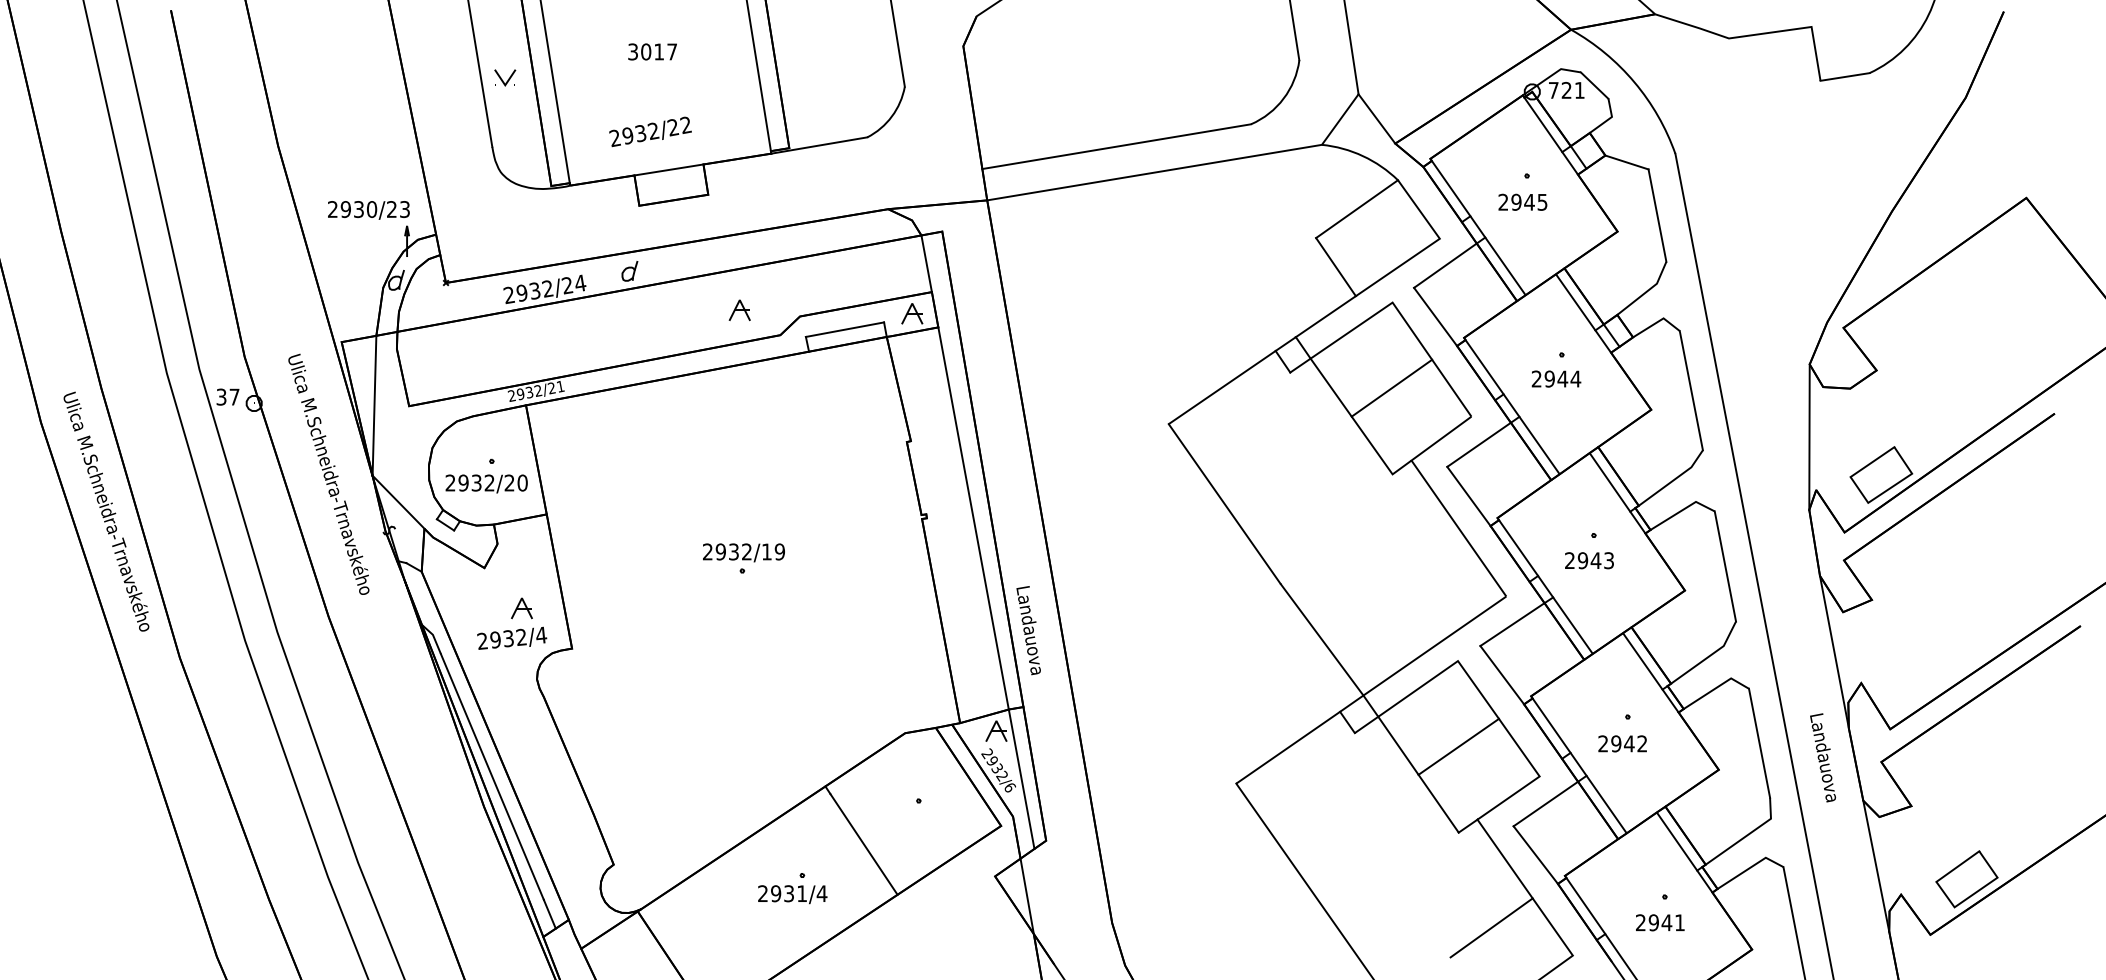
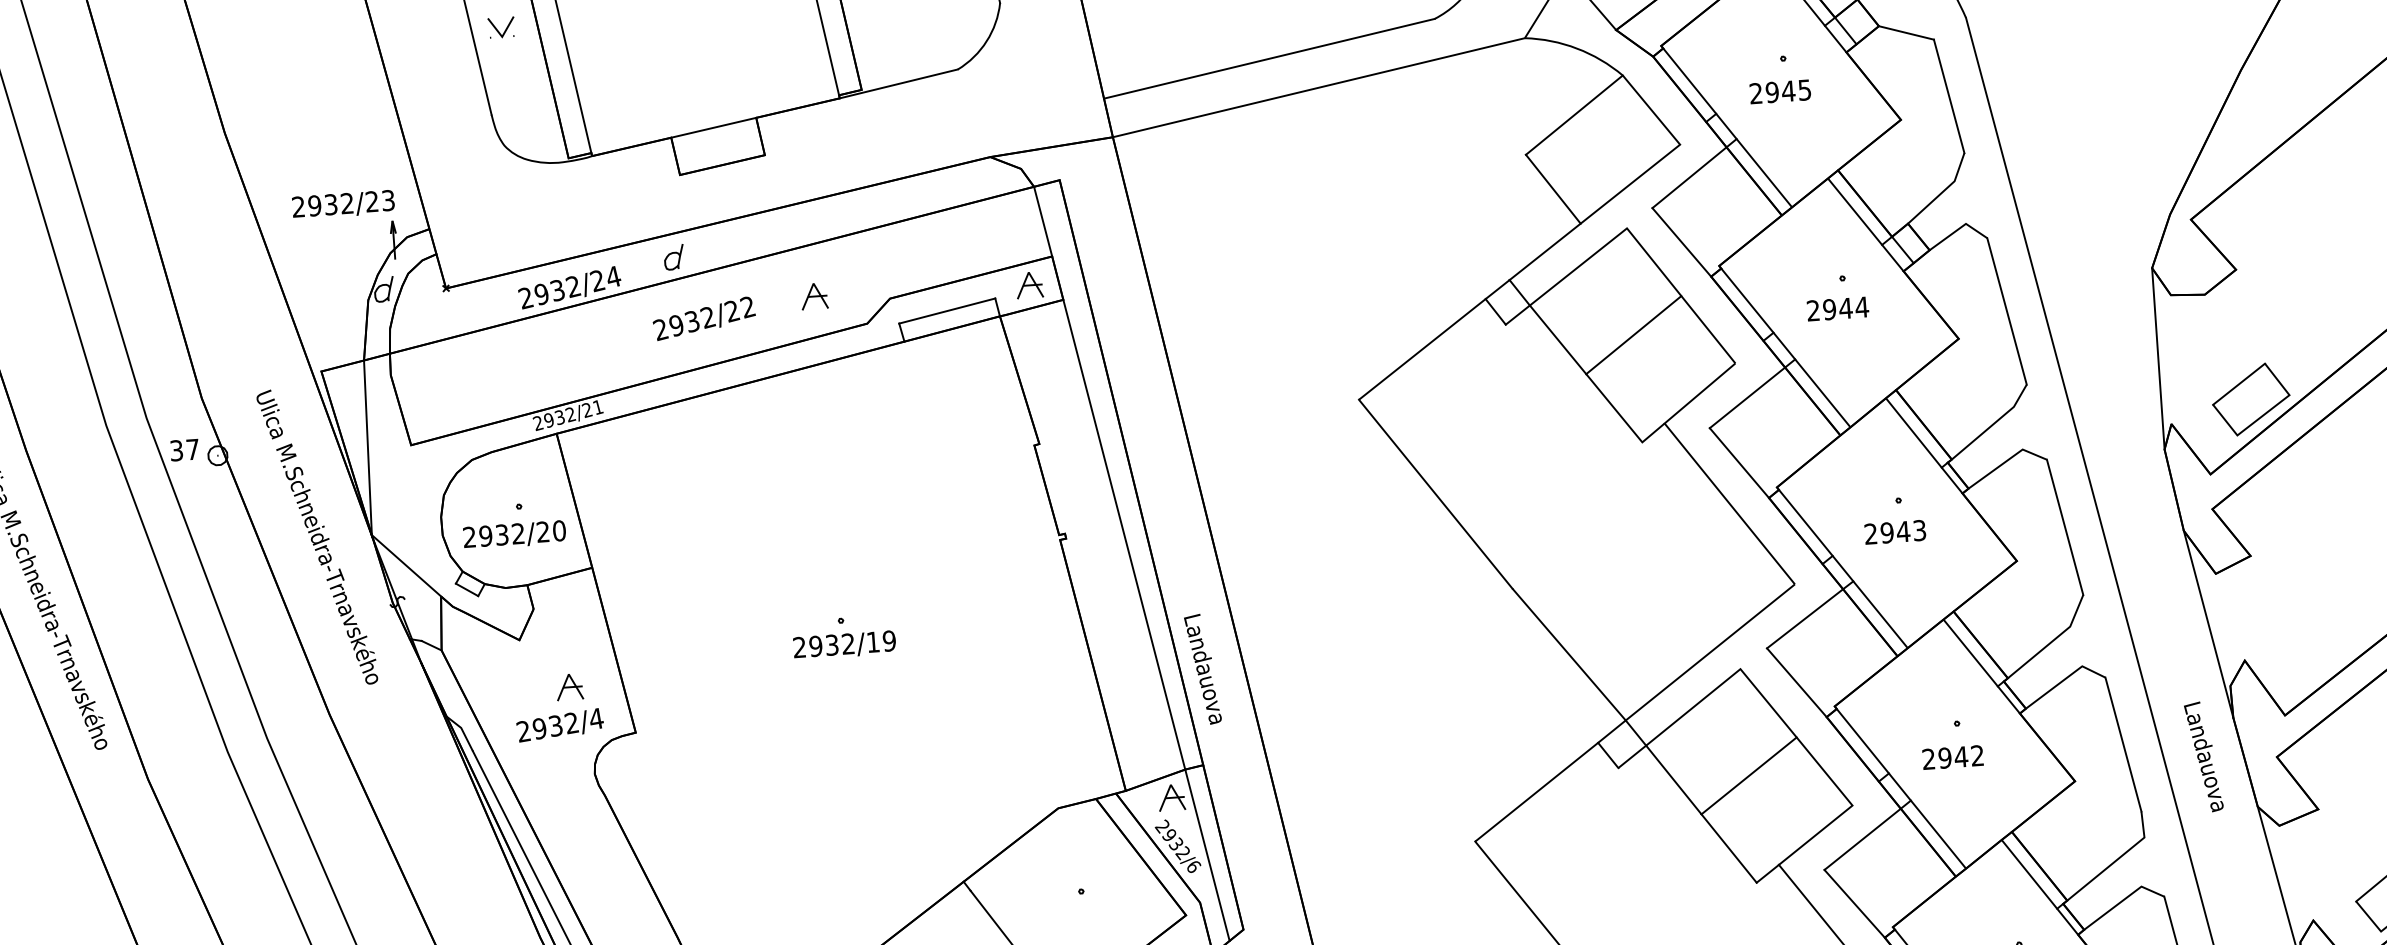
text: (650, 131) -> (704, 318), moved
text: (372, 209) -> (347, 203), 2930/23 -> 2932/23
text: (743, 552) -> (844, 644), moved

